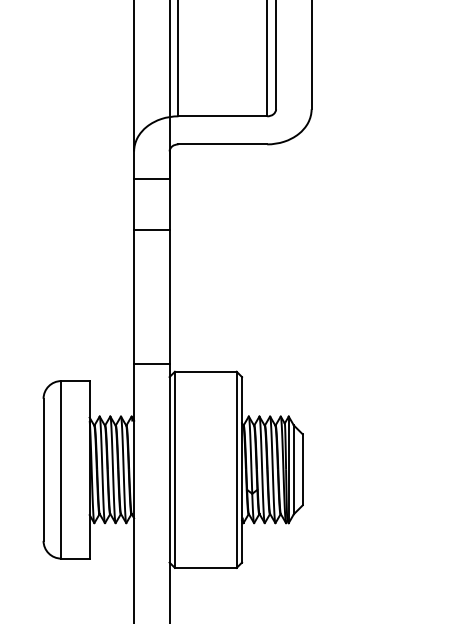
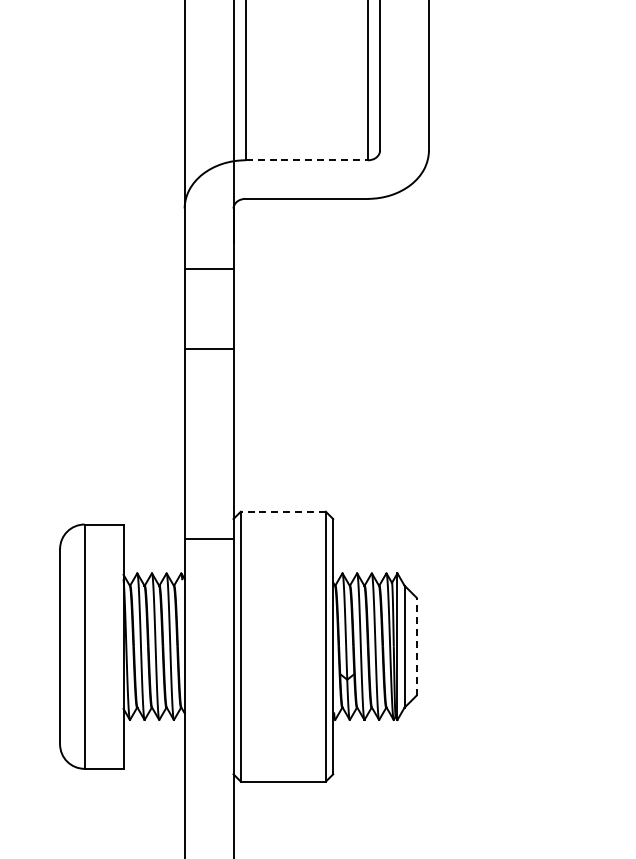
line: (223, 116) -> (307, 160), solid -> dashed
line: (151, 179) -> (208, 269), moved
line: (151, 229) -> (208, 348), moved
line: (151, 363) -> (208, 538), moved
line: (205, 371) -> (283, 511), solid -> dashed
line: (302, 469) -> (416, 646), solid -> dashed

